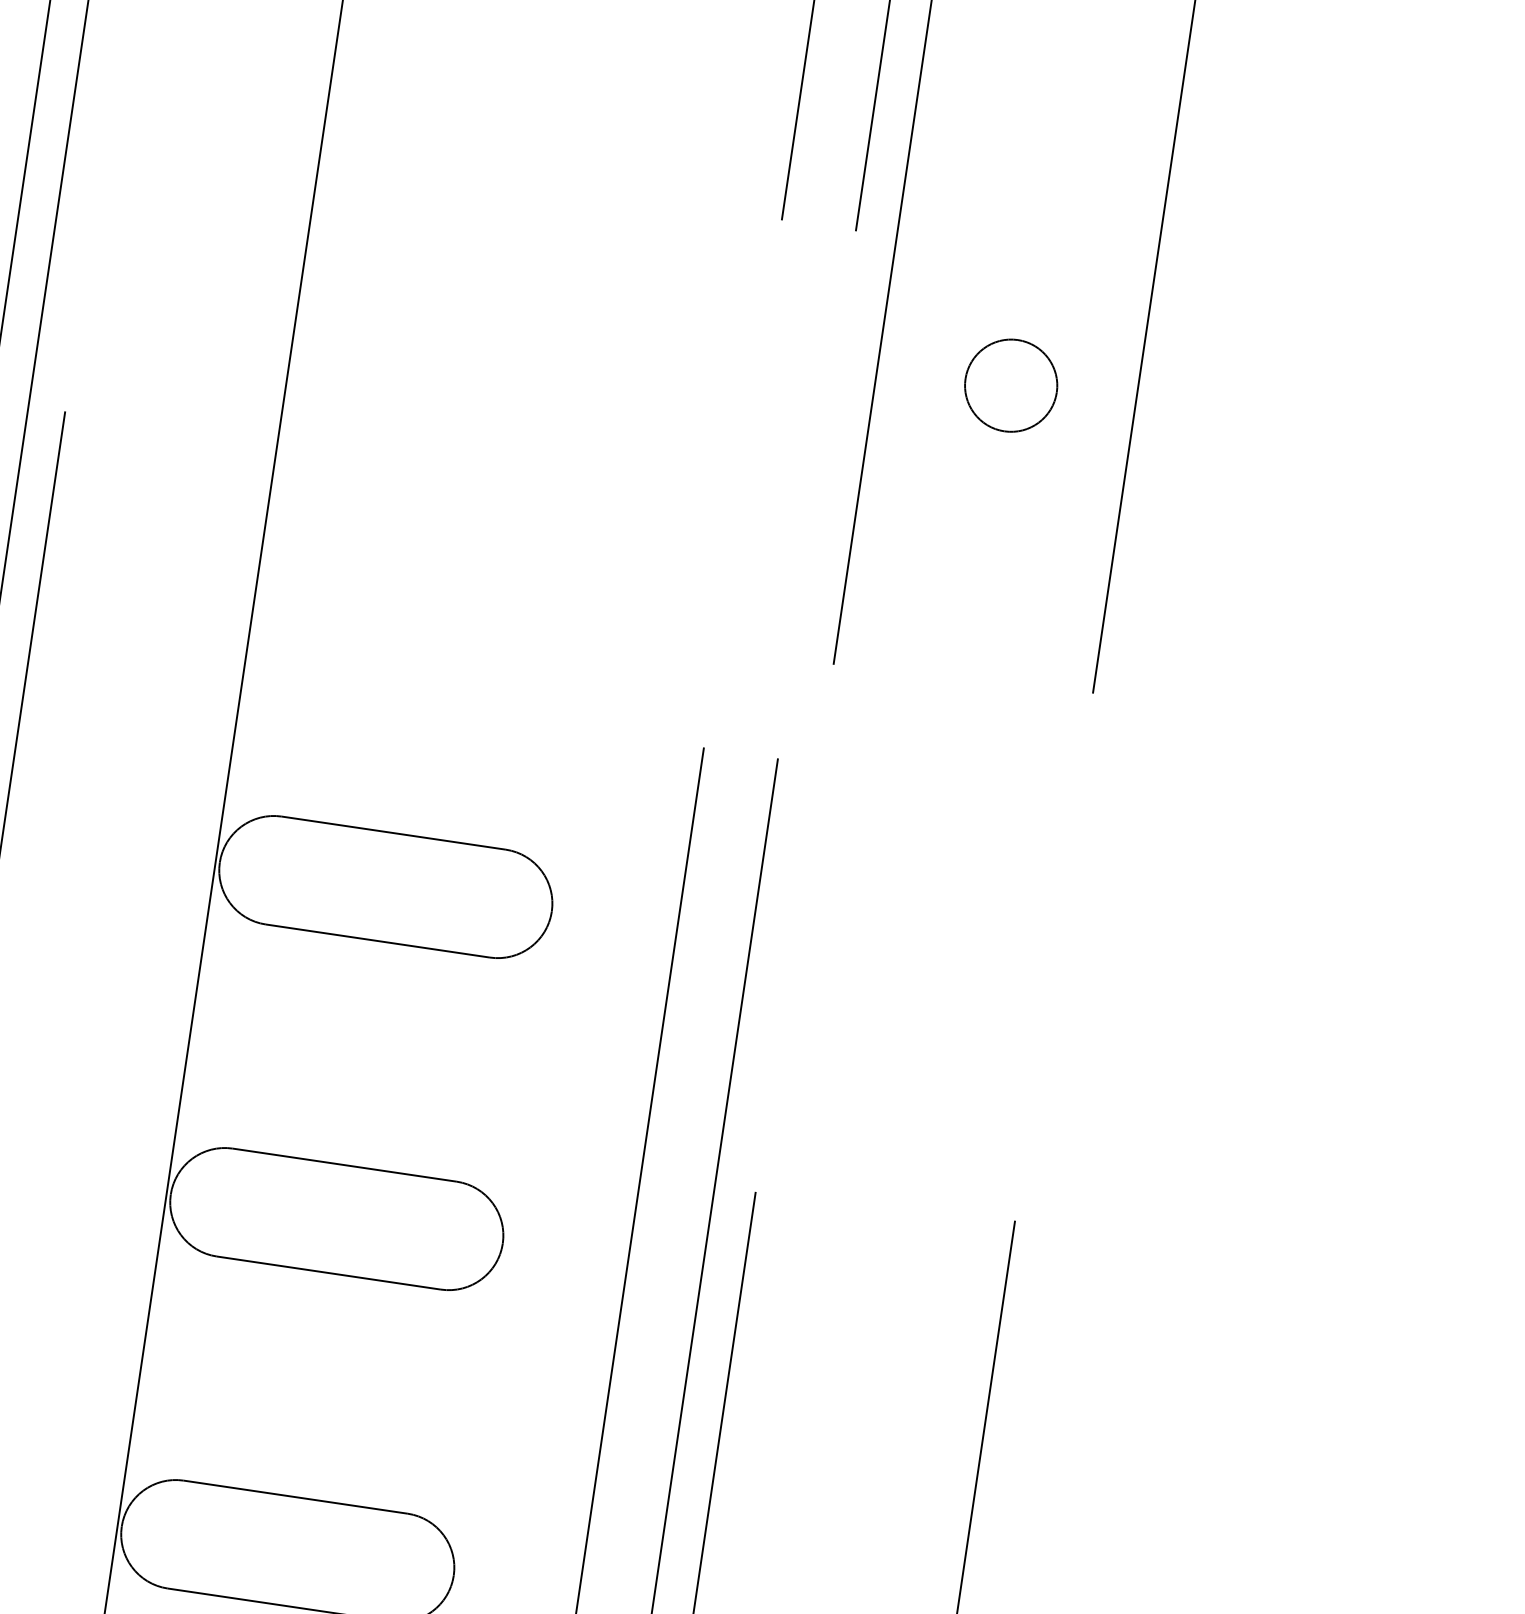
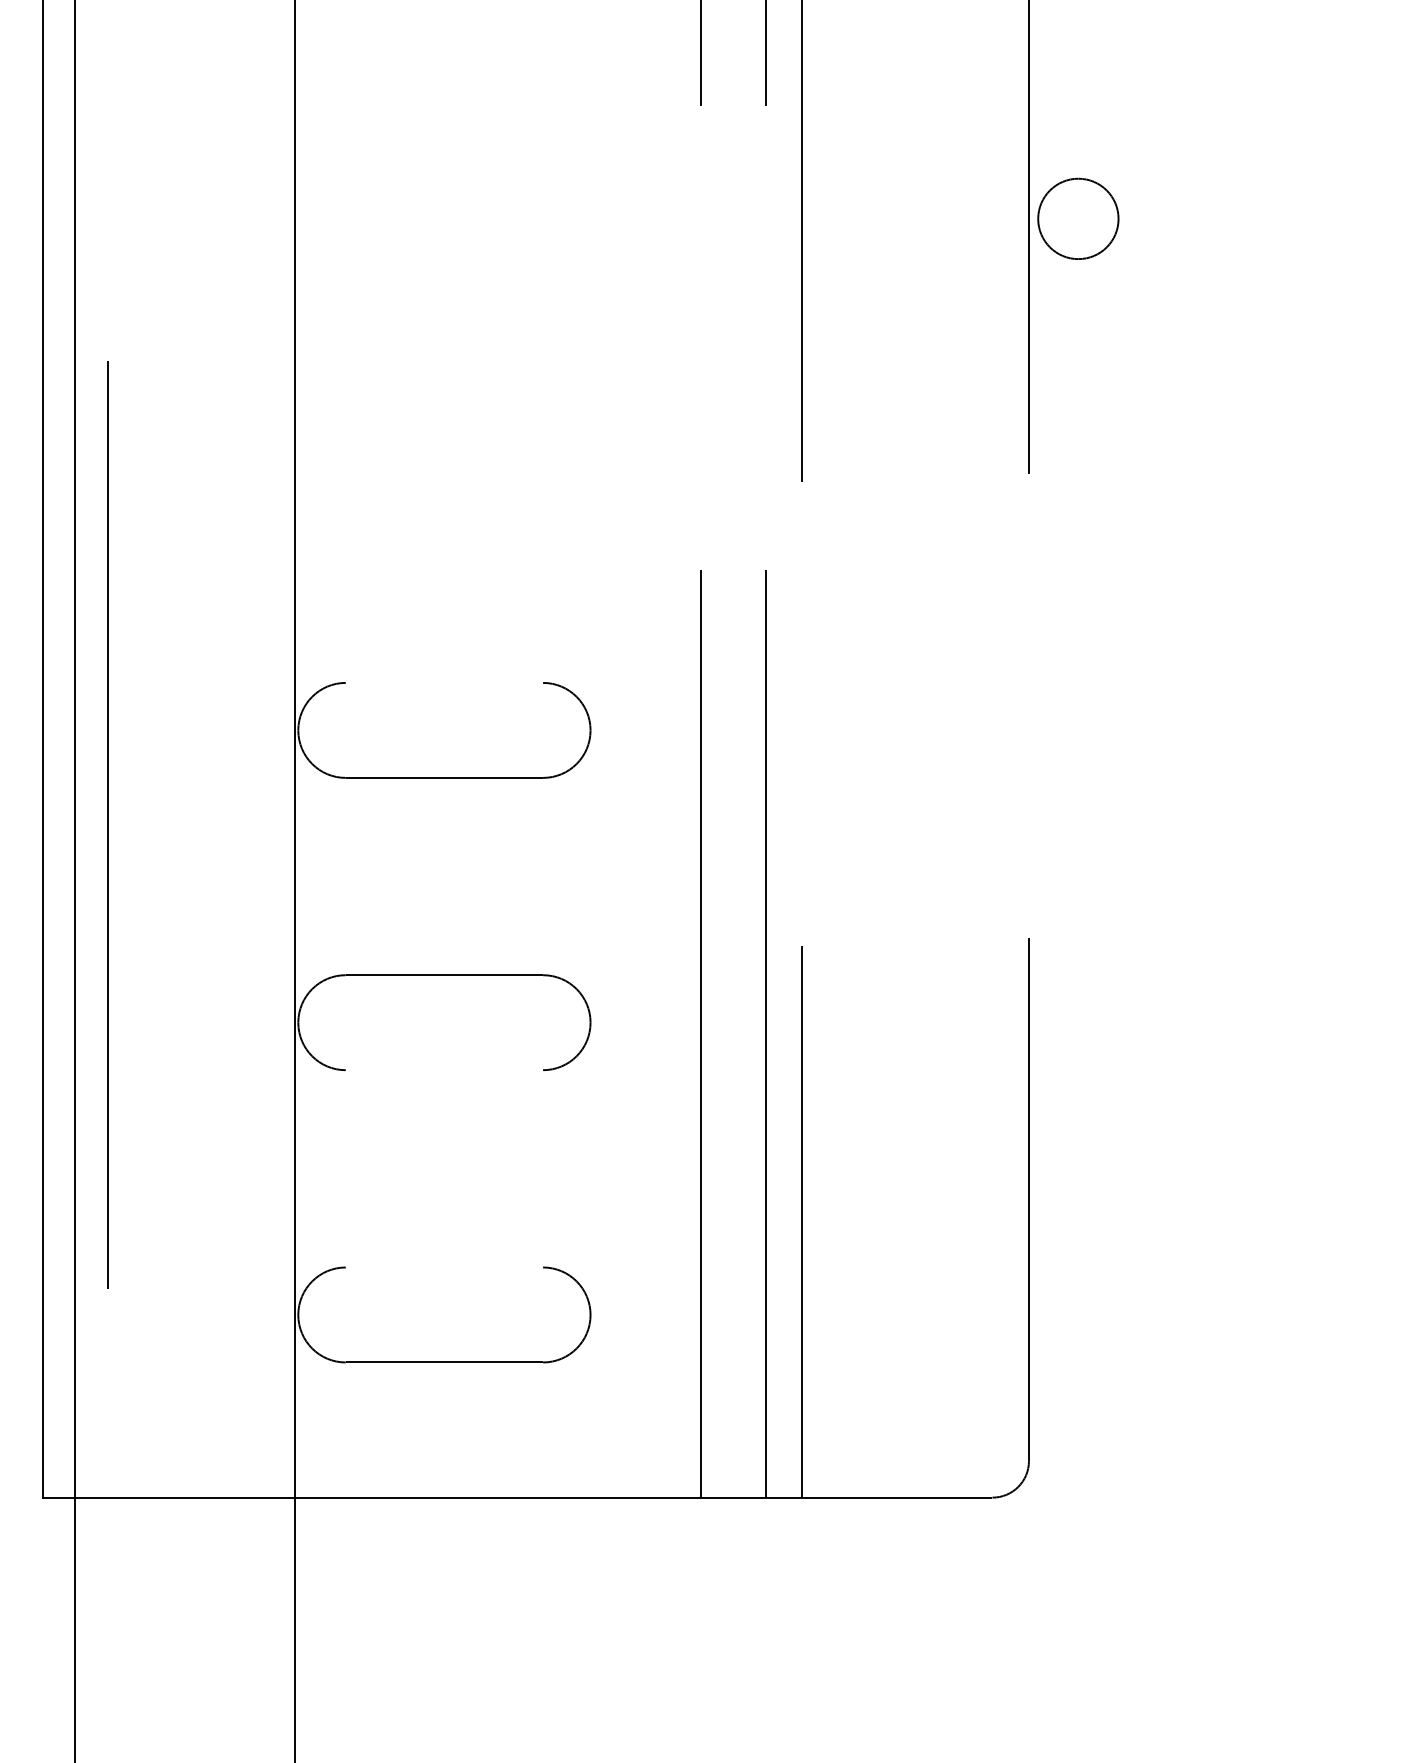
circle: (1011, 385) -> (1078, 218), moved
line: (393, 832) -> (444, 682), removed
line: (328, 1273) -> (444, 1070), removed
line: (295, 1497) -> (444, 1267), removed

